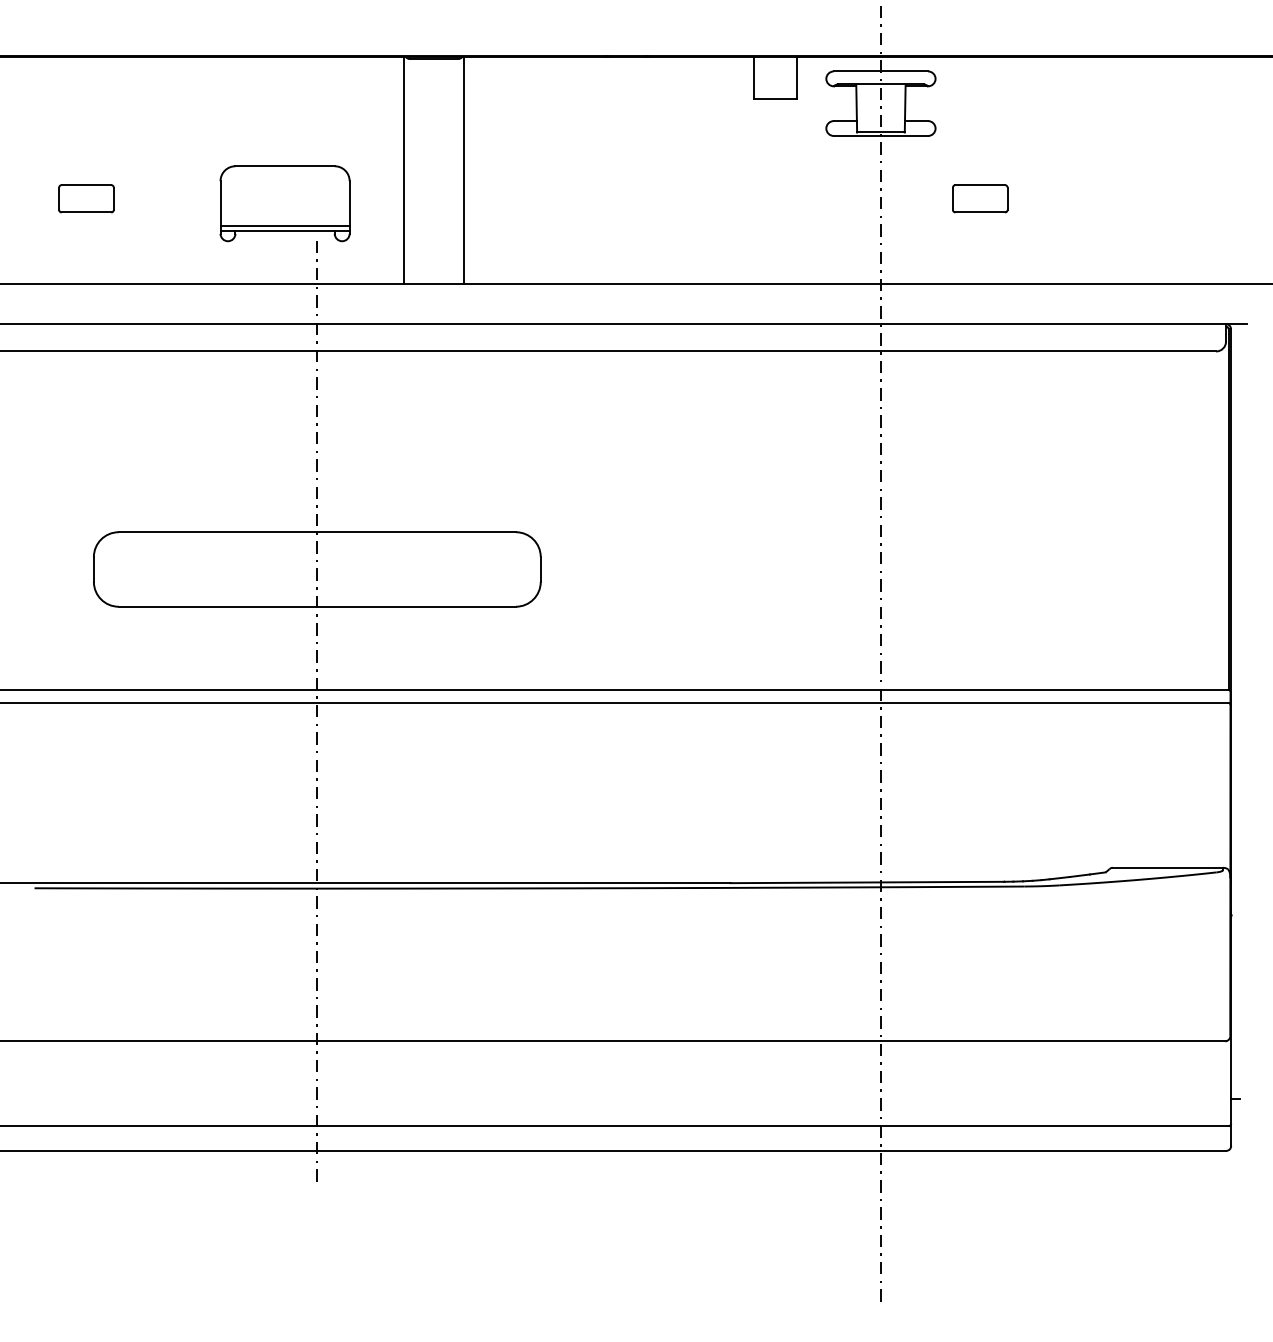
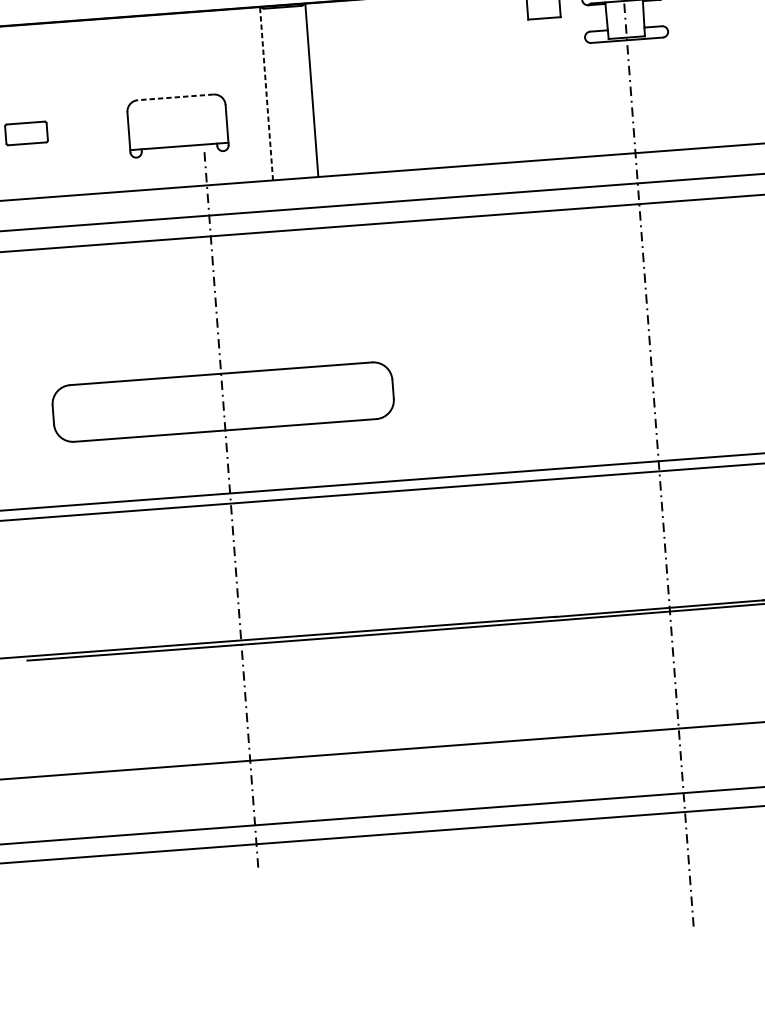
line: (285, 166) -> (176, 97), solid -> dashed
line: (404, 170) -> (266, 93), solid -> dashed
part: (980, 198) -> (706, 82), removed
line: (284, 225) -> (178, 142), removed

